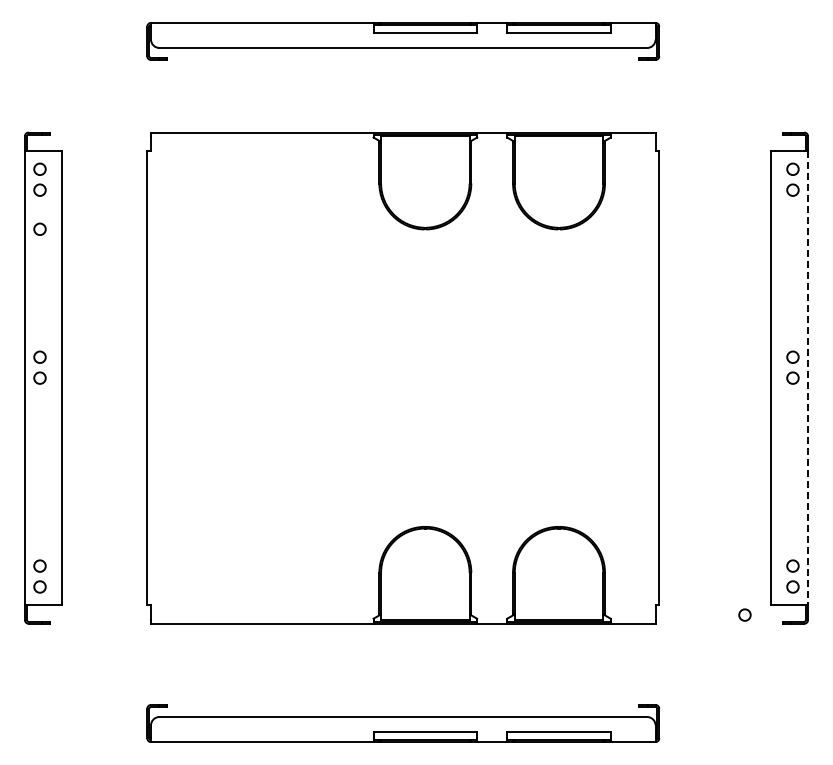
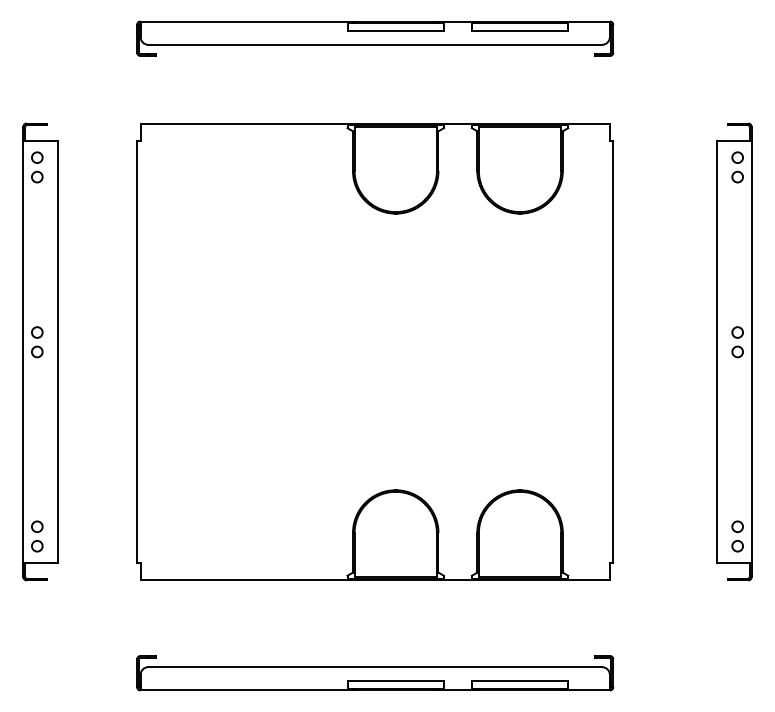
circle: (39, 228) -> (36, 212), removed
line: (808, 378) -> (752, 352), dashed -> solid
circle: (744, 614) -> (692, 571), removed

